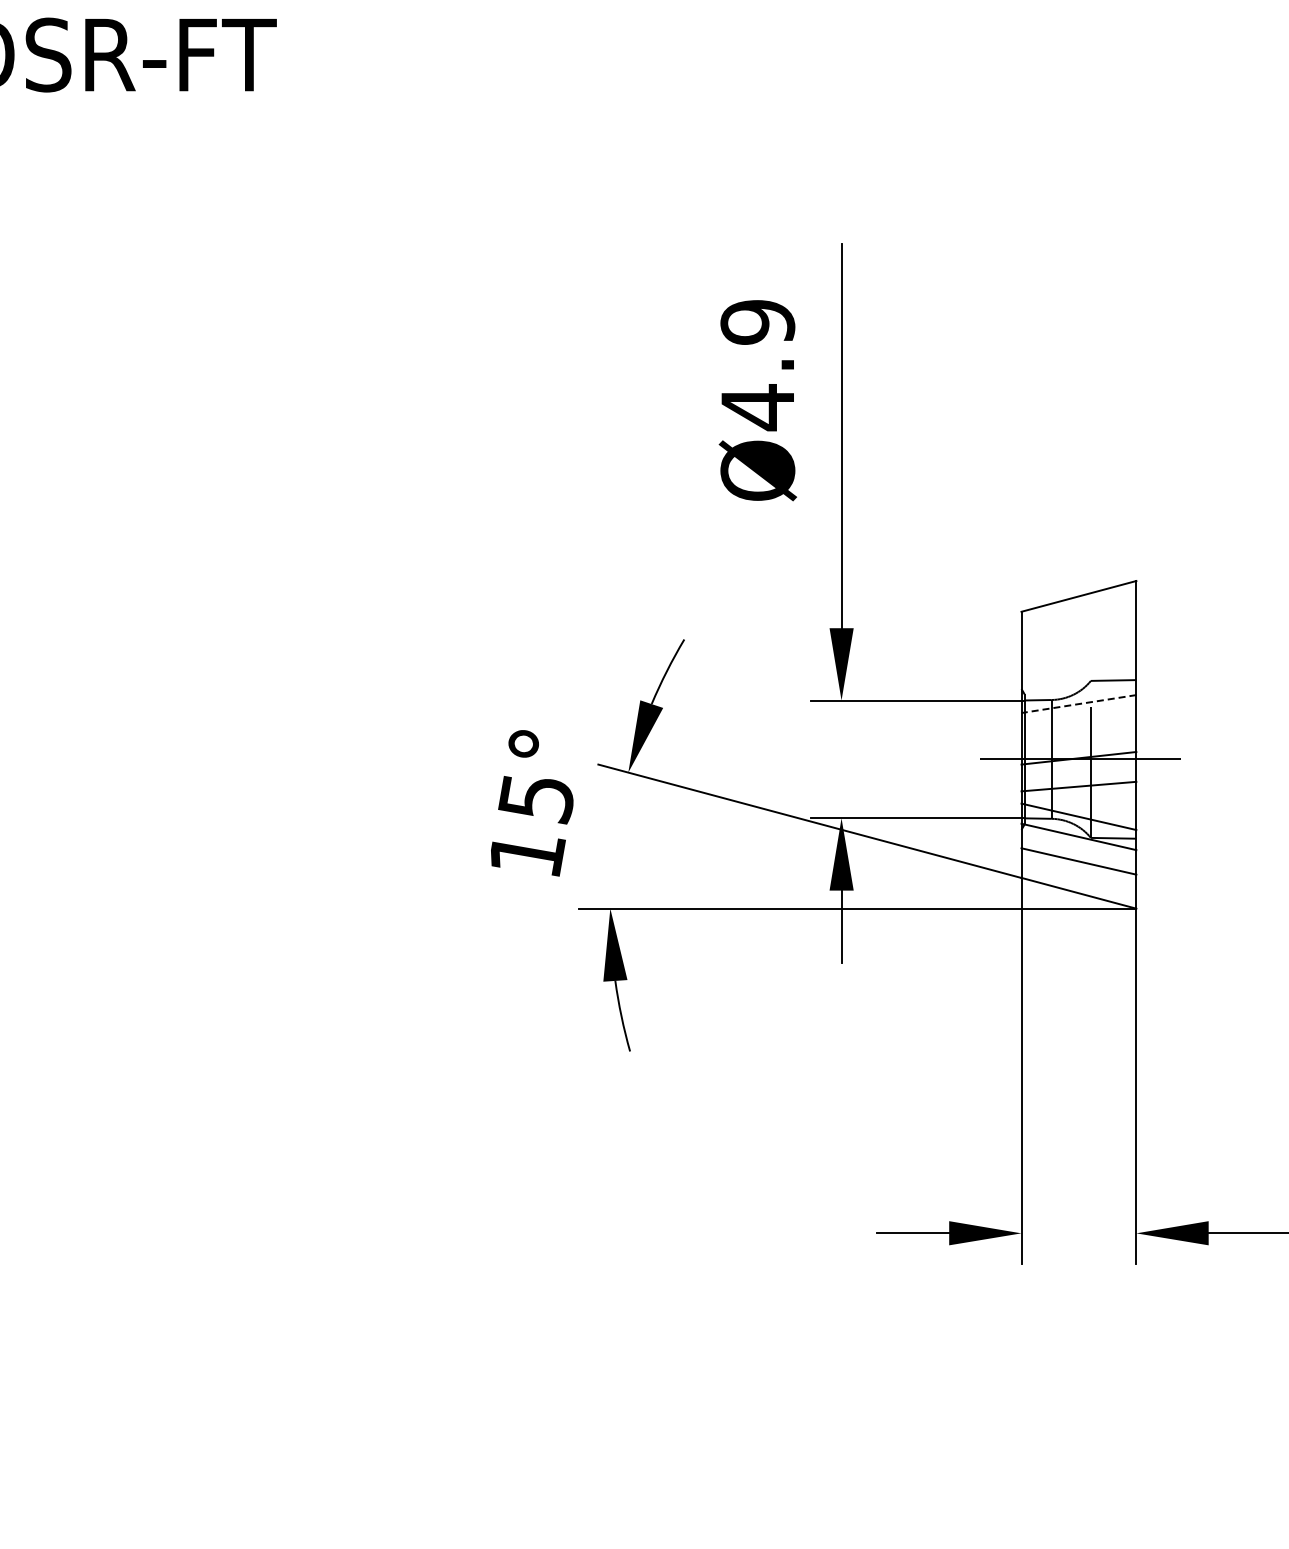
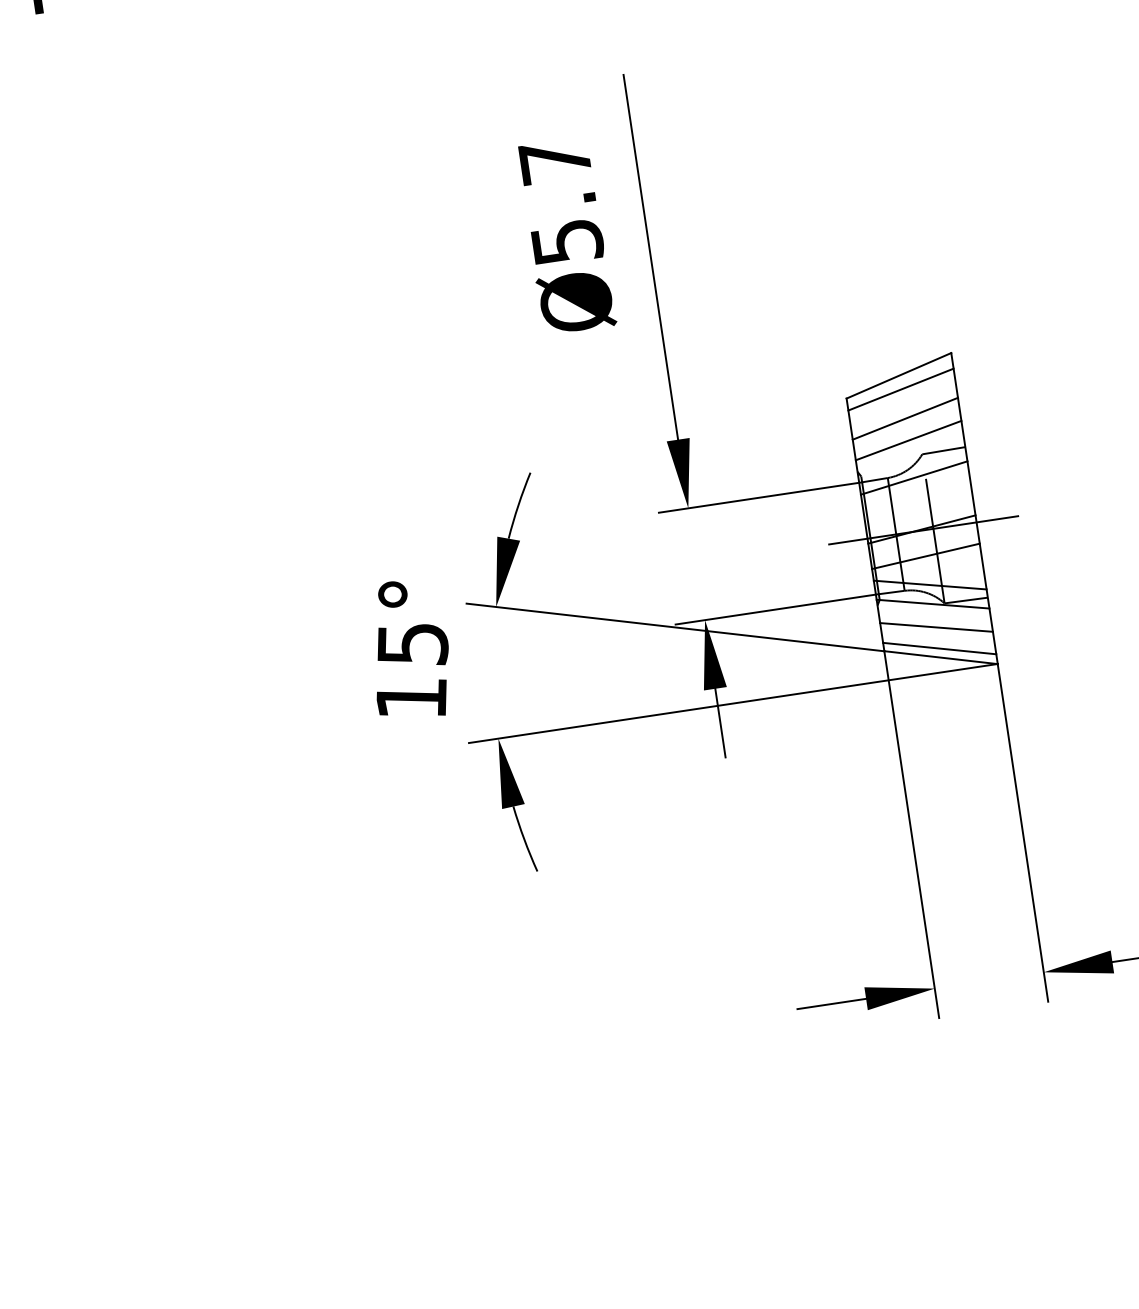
text: (757, 365) -> (561, 202), Ø4.9 -> Ø5.7
line: (1078, 610) -> (900, 389), added
line: (1078, 641) -> (904, 418), added
line: (1078, 664) -> (908, 440), added
line: (1078, 704) -> (913, 478), dashed -> solid
line: (1078, 883) -> (939, 648), added

